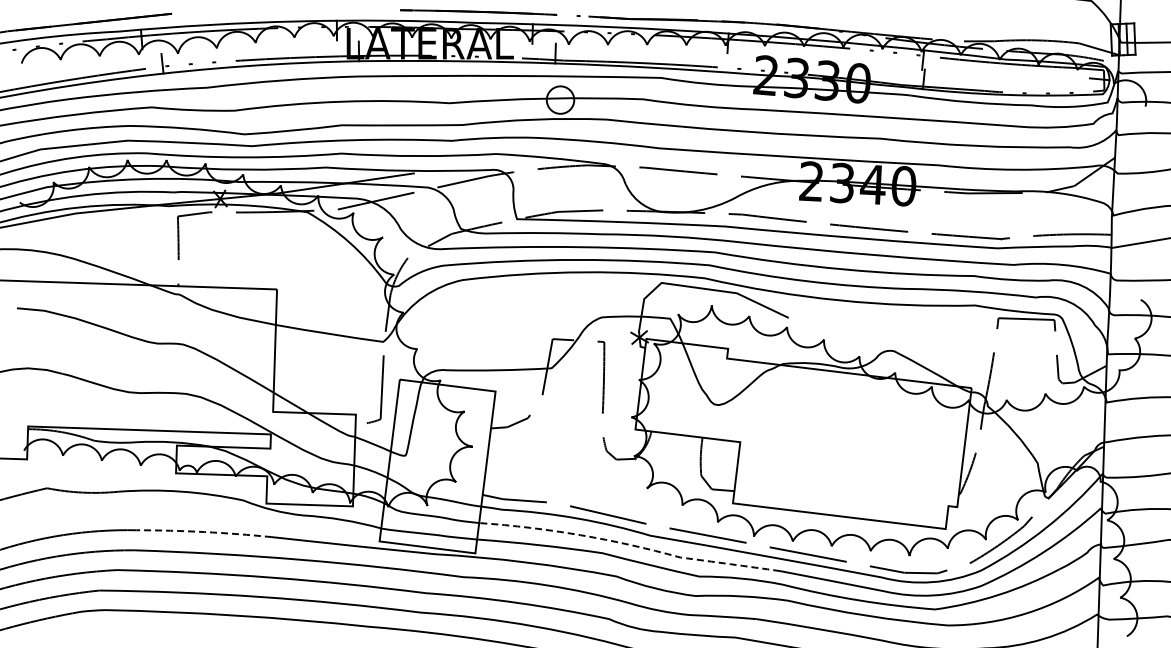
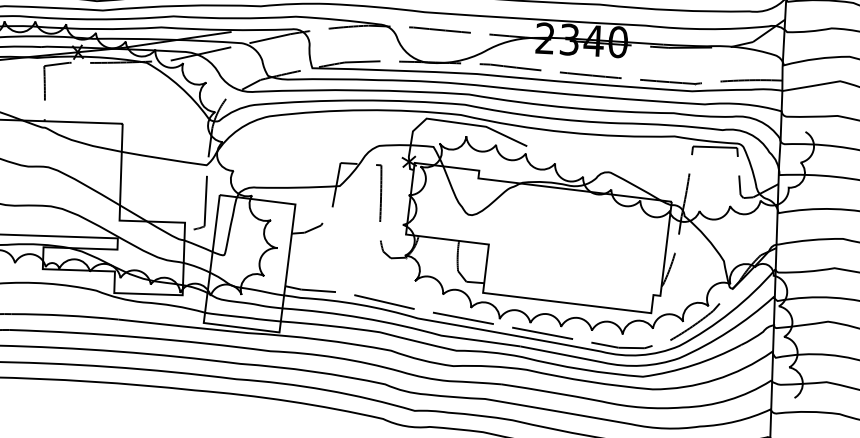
line: (204, 532) -> (65, 315), dashed -> solid
line: (630, 545) -> (402, 326), dashed -> solid

